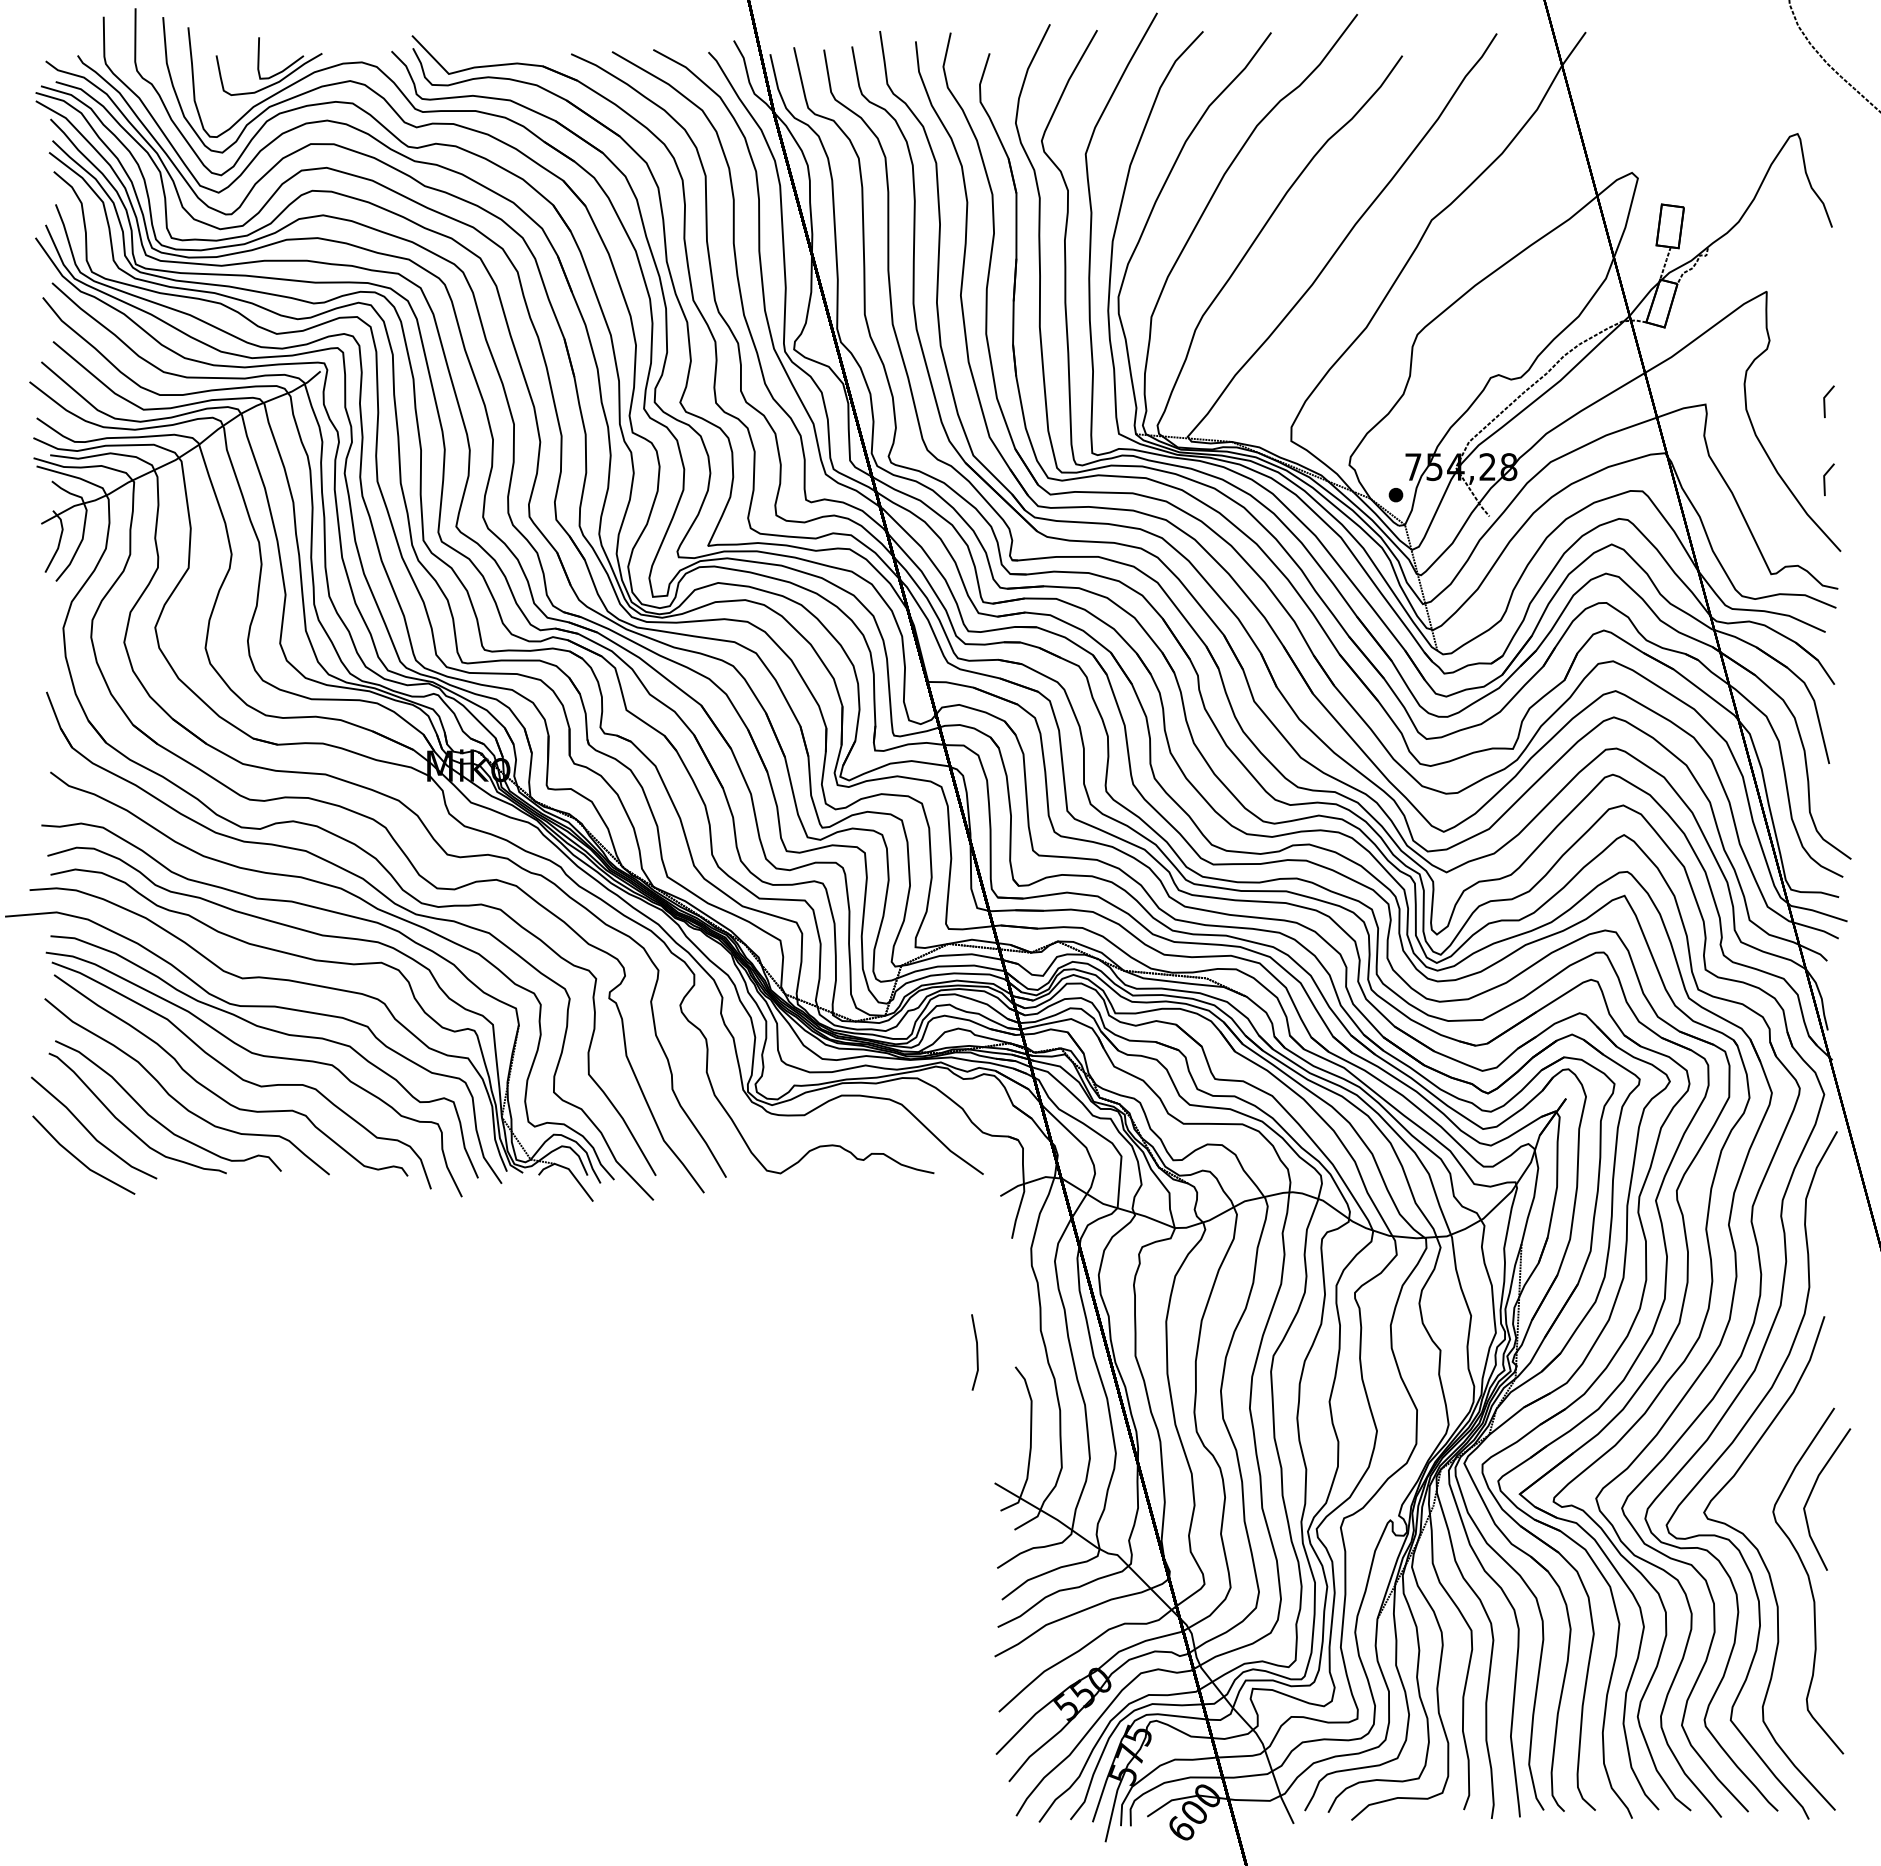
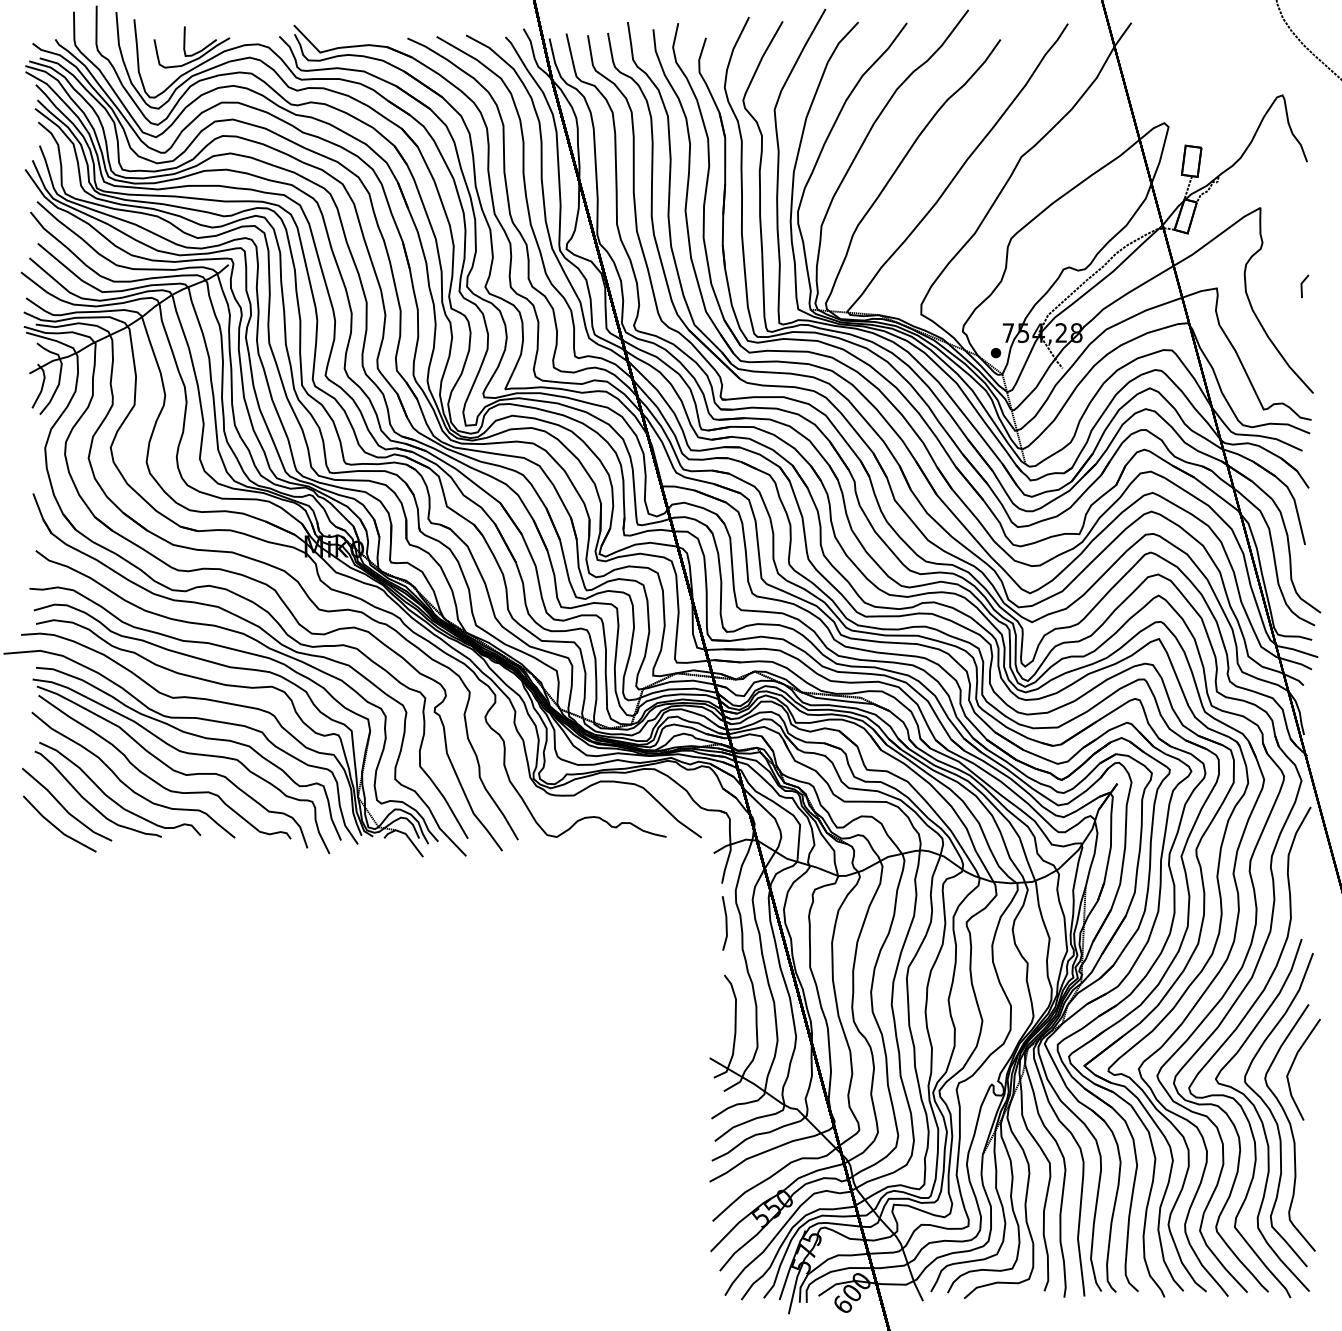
line: (1825, 479) -> (1302, 341), removed
line: (976, 1352) -> (725, 923), moved
curve: (1783, 1560) -> (1272, 1113), added

